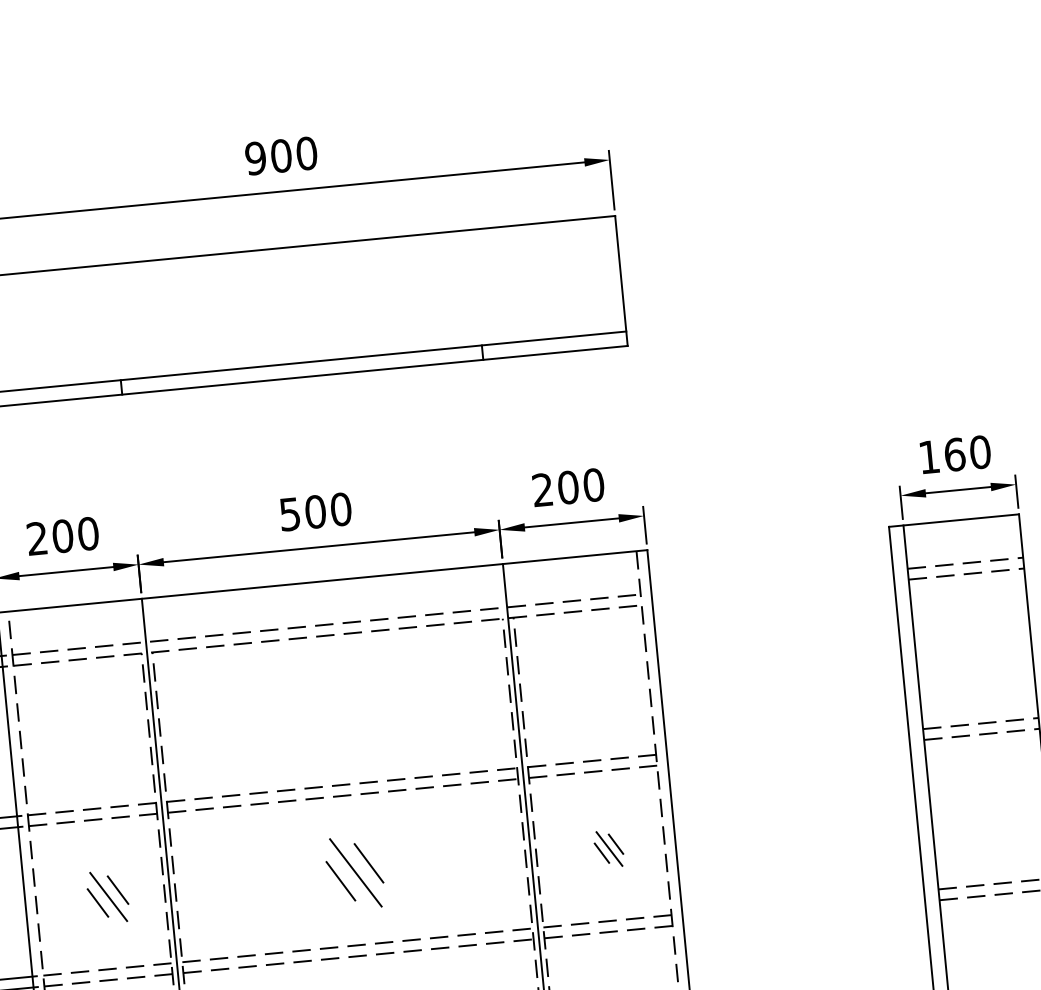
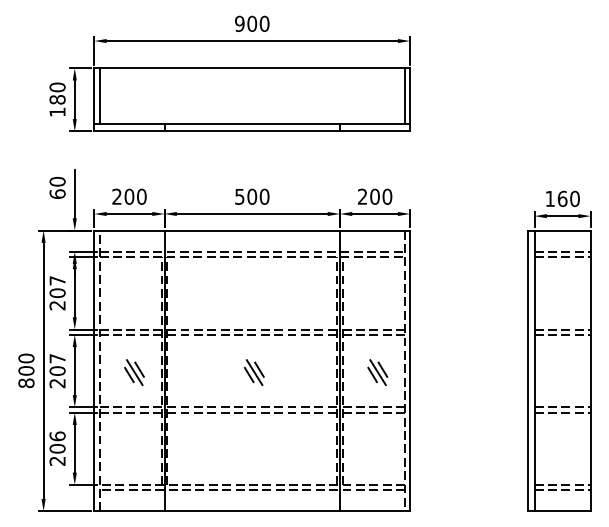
line: (609, 275) -> (404, 96), added
part: (608, 848) -> (377, 372), size x1.43
part: (353, 873) -> (253, 372), size x0.71

